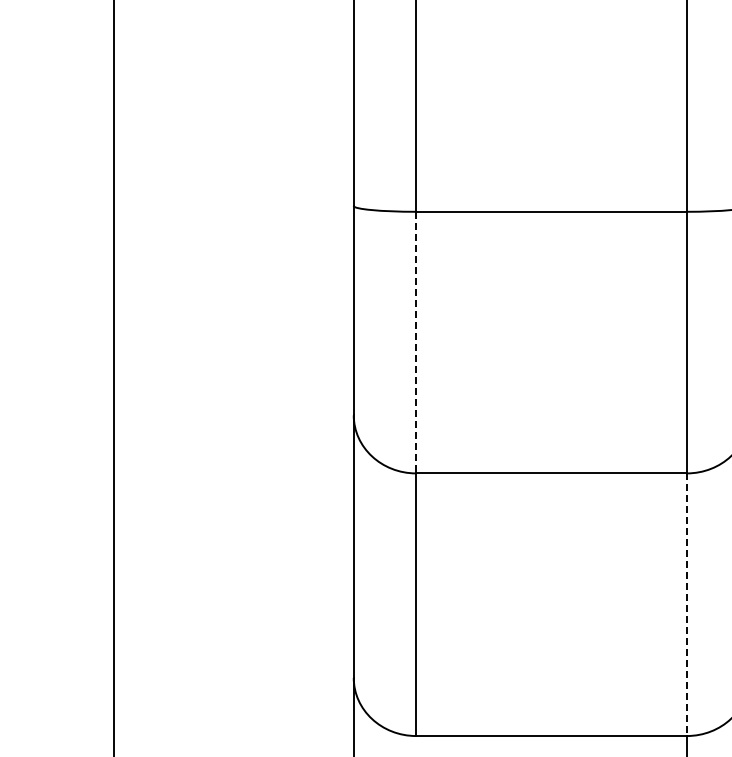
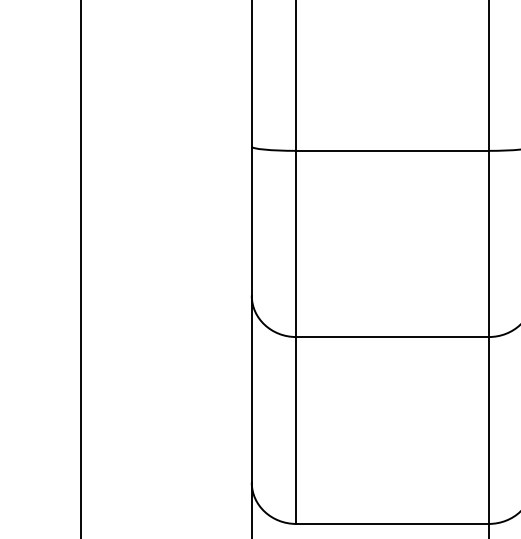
line: (416, 342) -> (296, 243), dashed -> solid
line: (686, 605) -> (488, 431), dashed -> solid

